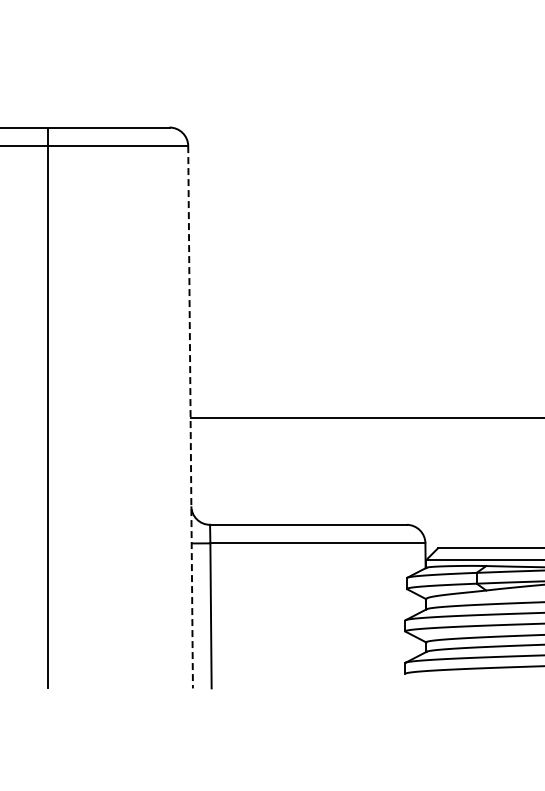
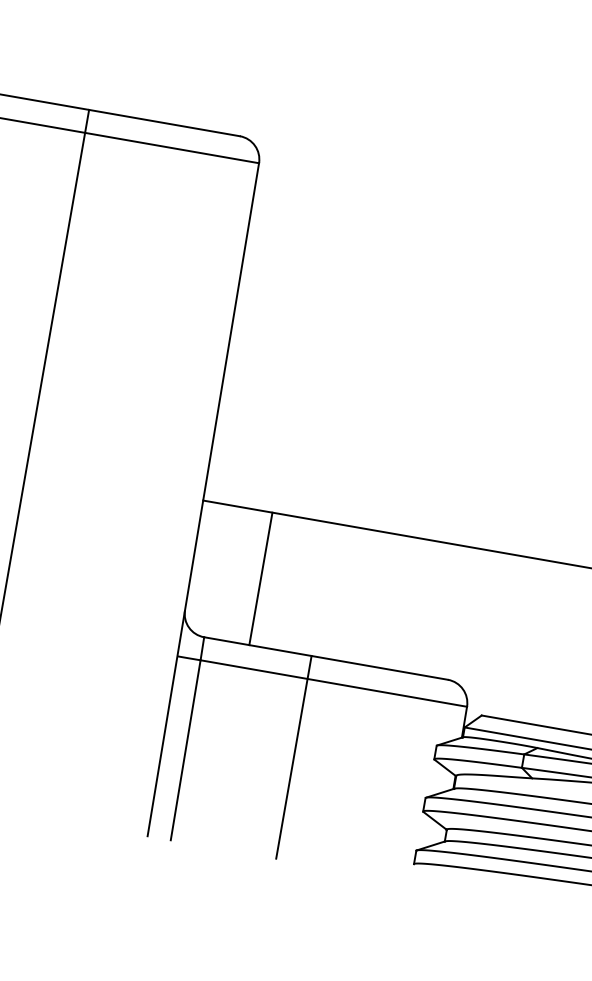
line: (190, 417) -> (203, 500), dashed -> solid
line: (246, 470) -> (261, 577), added
line: (296, 606) -> (293, 757), added

